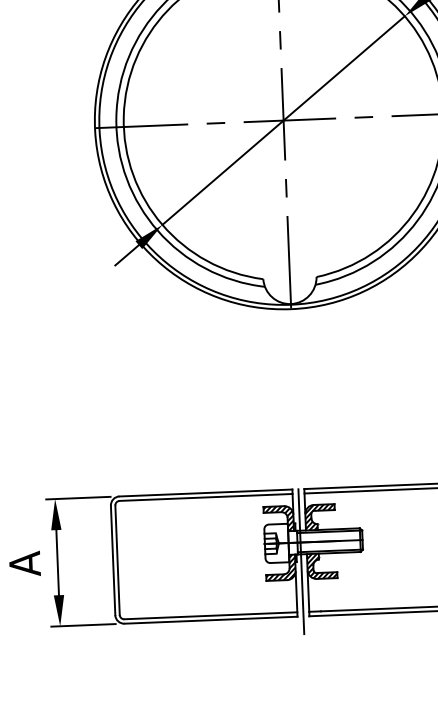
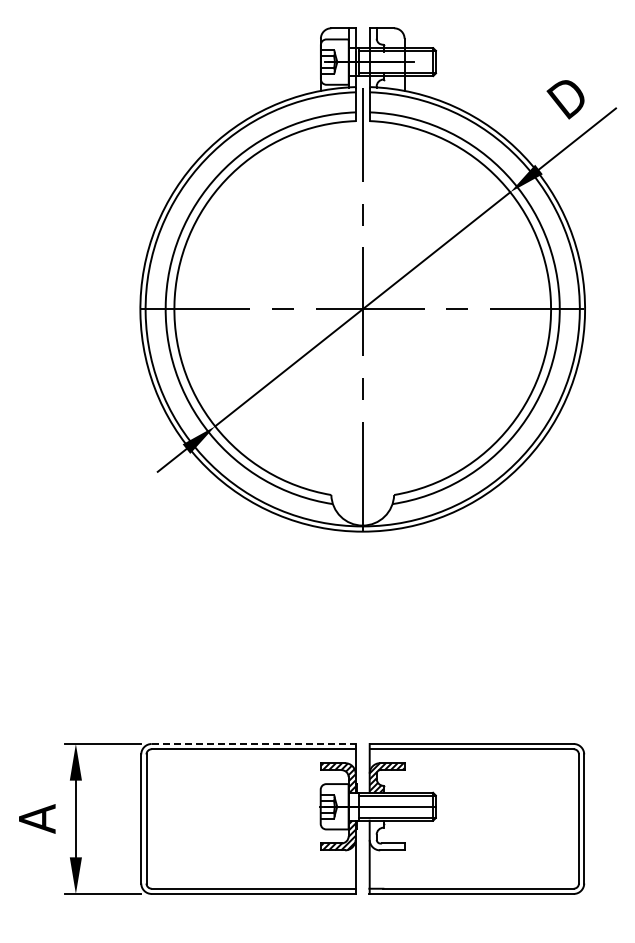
line: (205, 493) -> (253, 744), solid -> dashed
line: (301, 561) -> (362, 829), removed
hatch: (321, 566) -> (386, 835), removed

